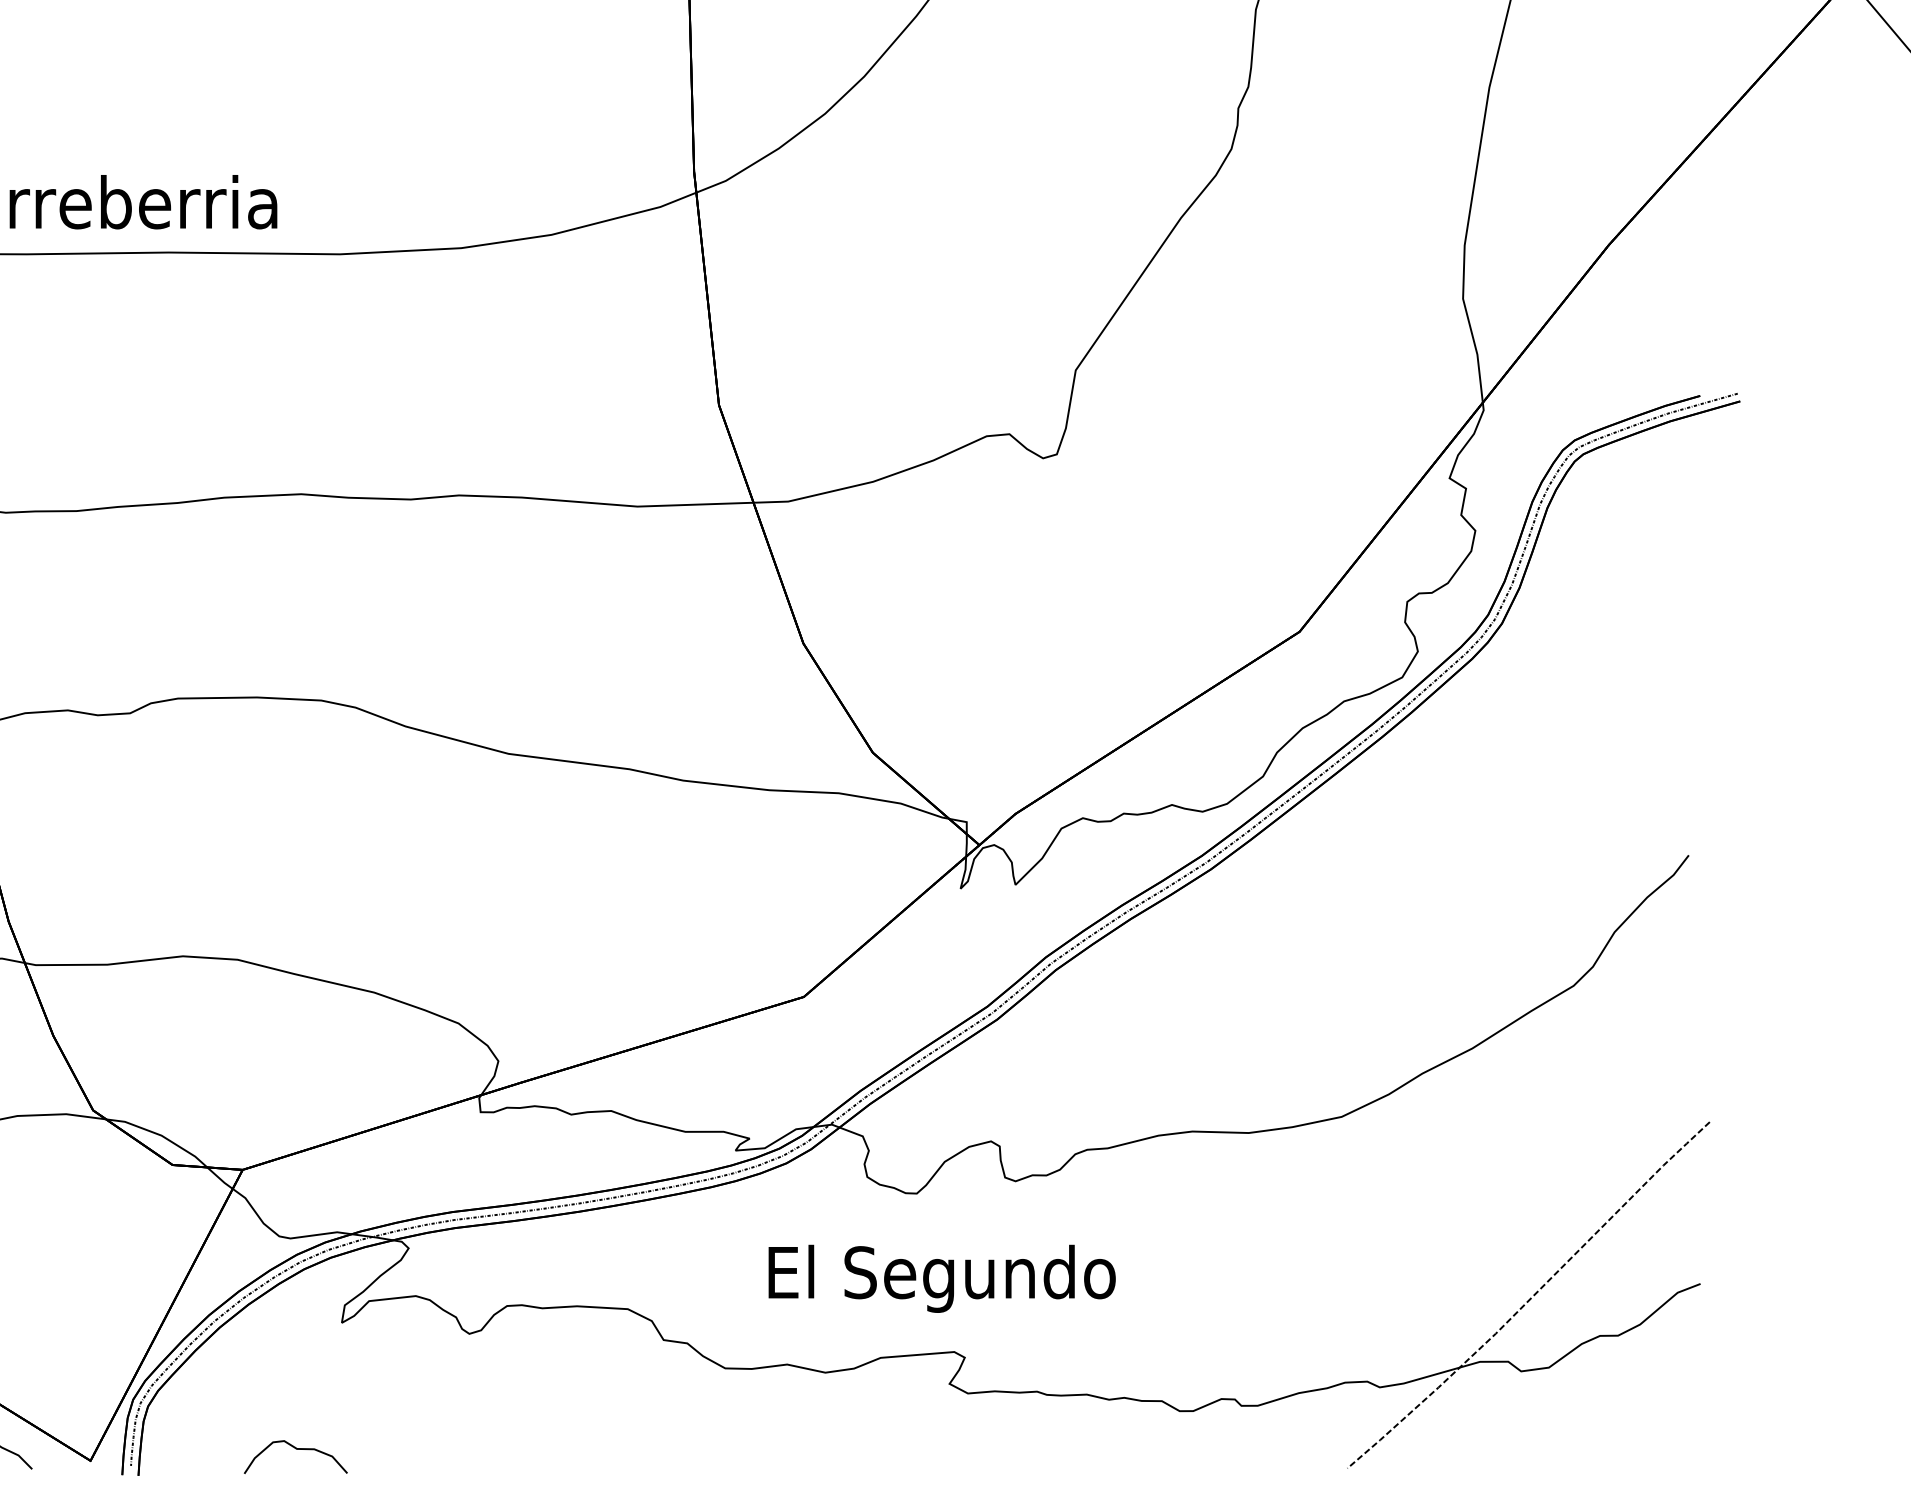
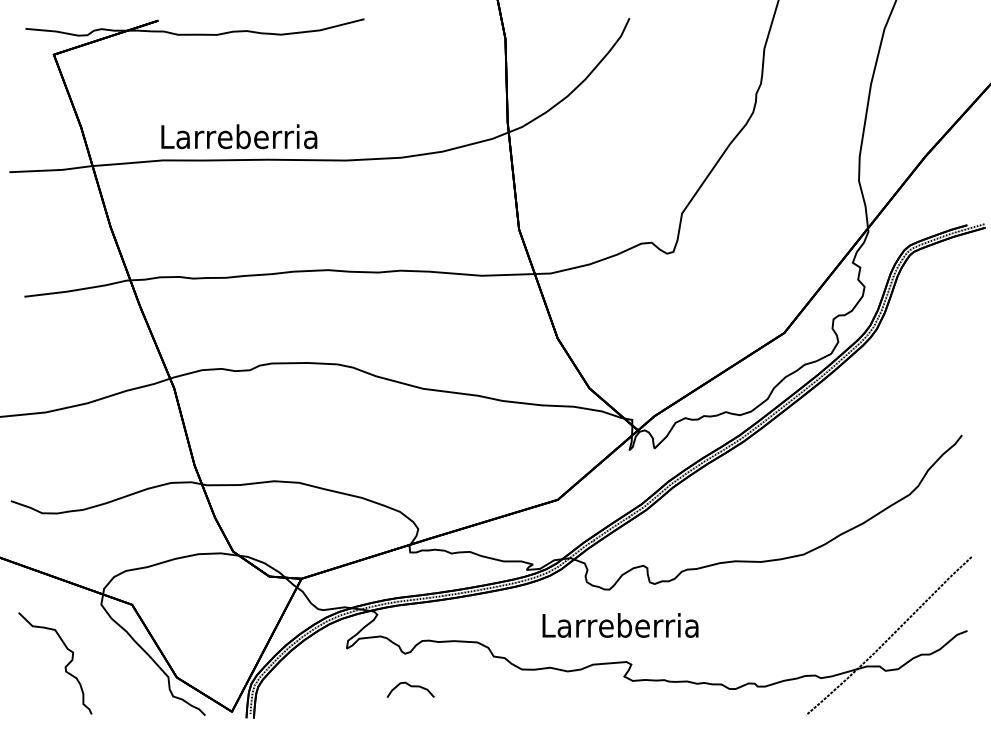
text: (940, 1278) -> (620, 628), El Segundo -> Larreberria
part: (295, 1455) -> (410, 689), moved

